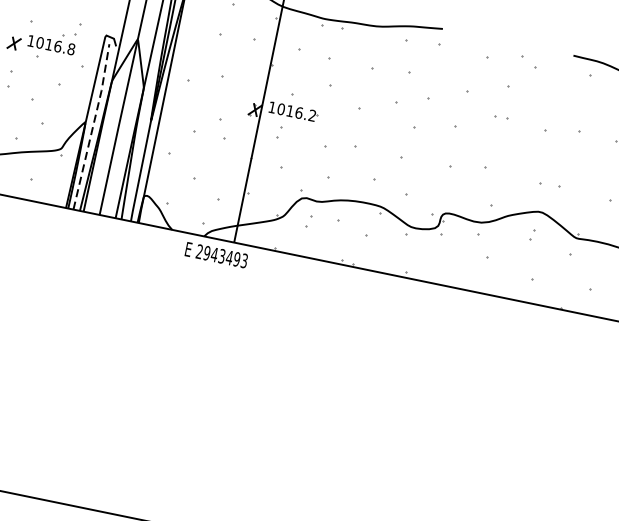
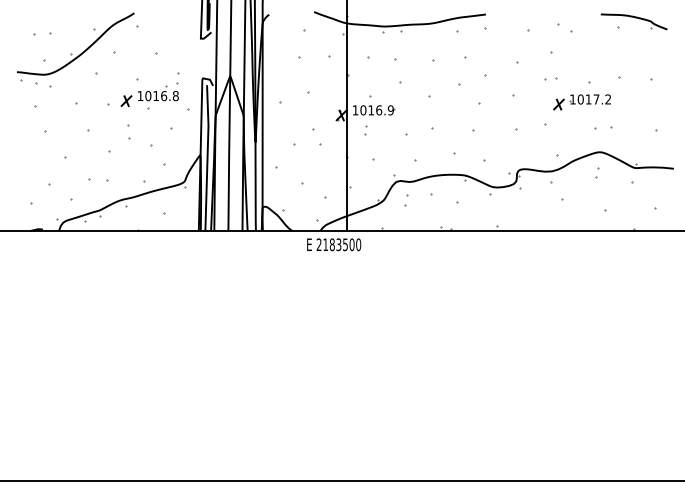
text: (312, 115) -> (390, 110), 1016.2 -> 1016.9
line: (93, 126) -> (207, 157), dashed -> solid
part: (530, 151) -> (581, 102), added
text: (226, 256) -> (342, 244), 2943493 -> 2183500

